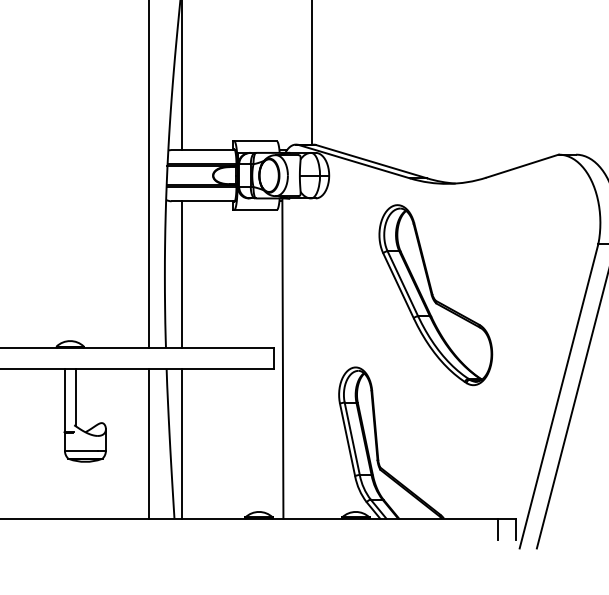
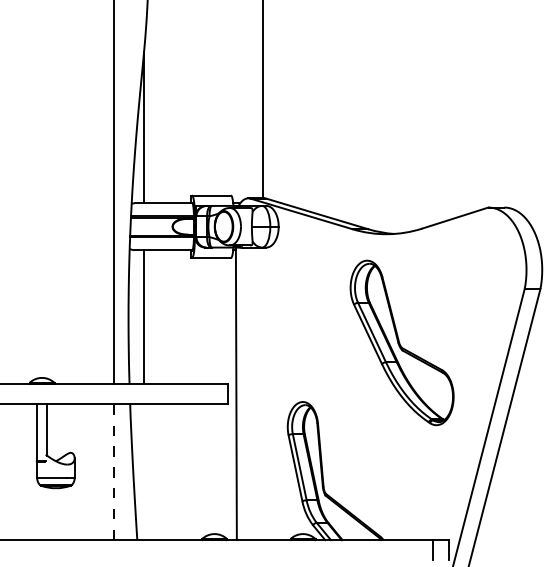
part: (435, 294) -> (401, 342), moved
line: (148, 443) -> (113, 471), solid -> dashed
line: (182, 443) -> (144, 471), removed

